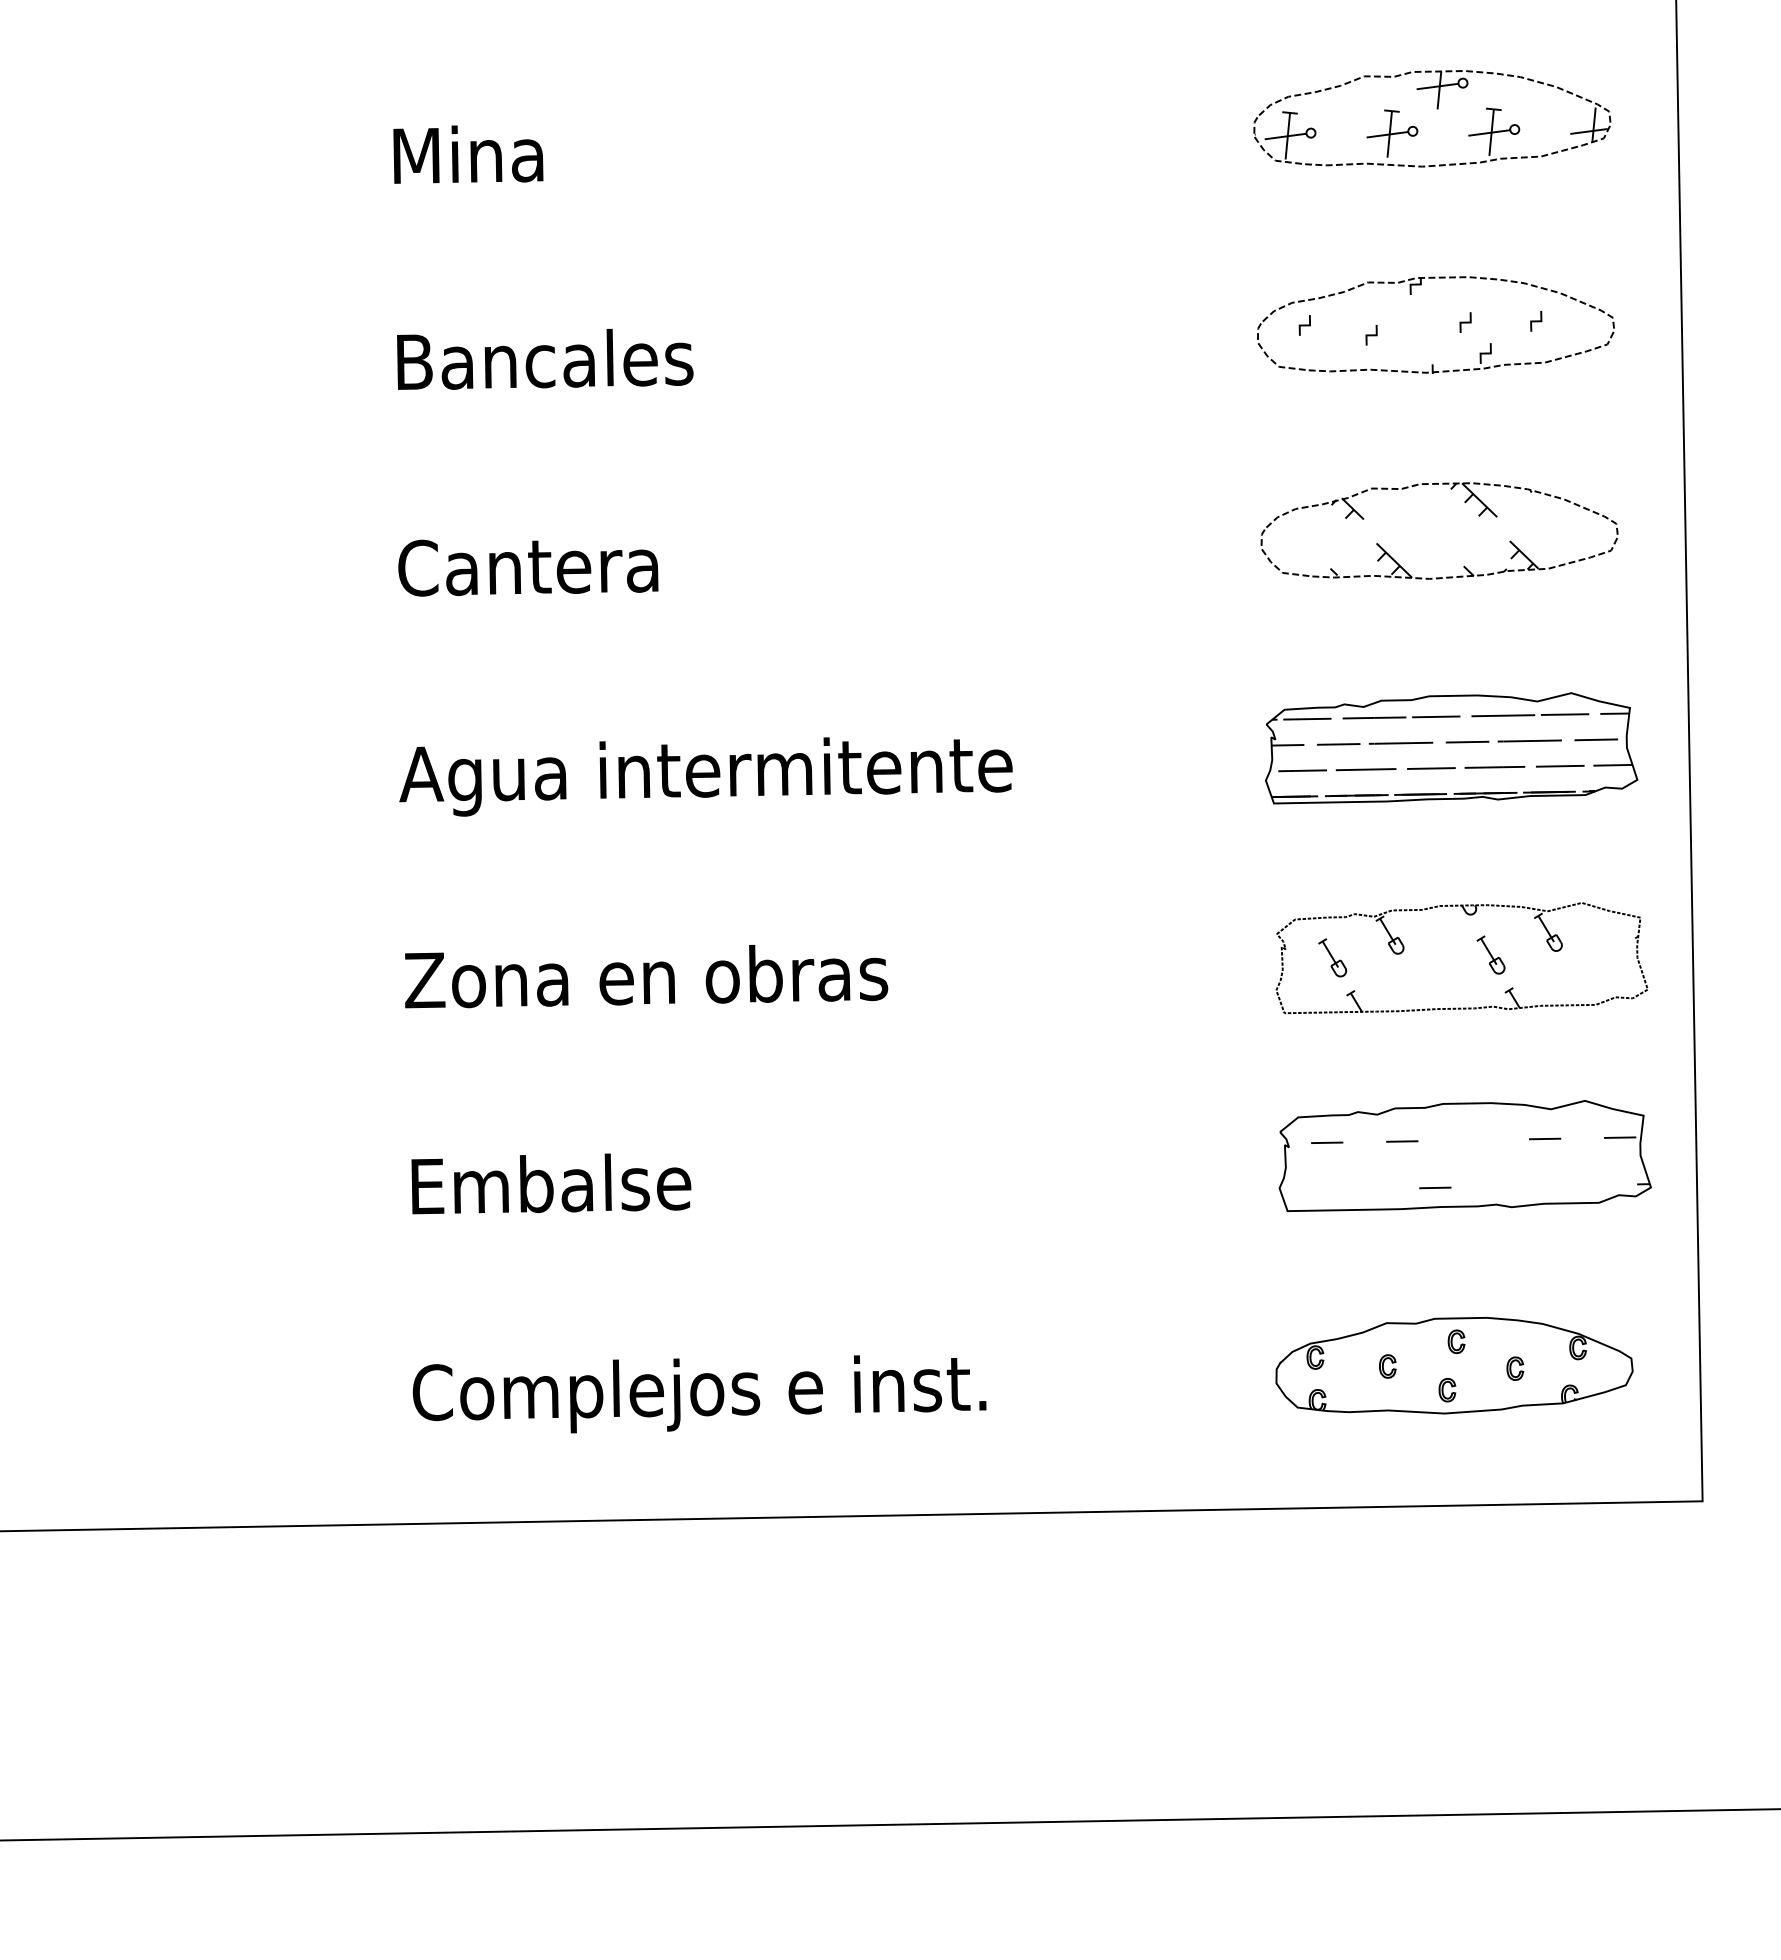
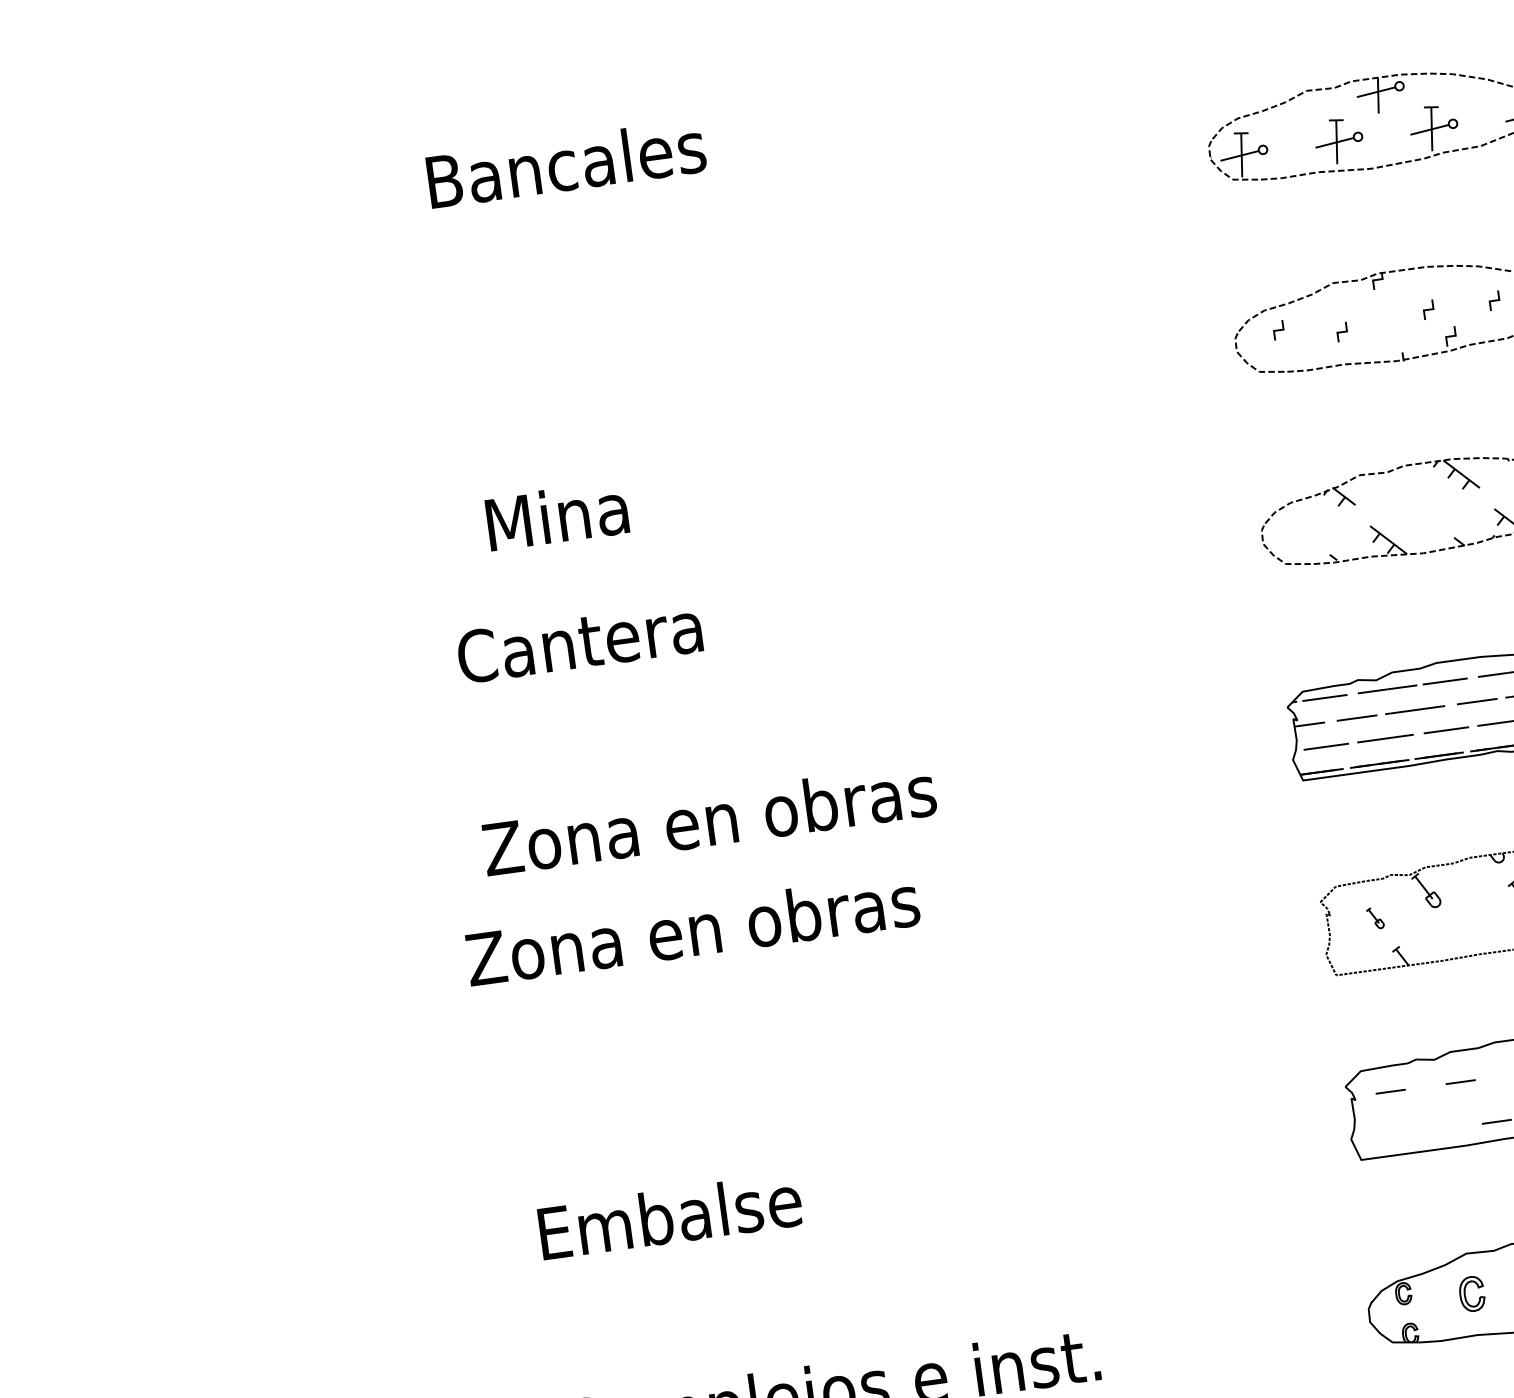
text: (468, 154) -> (557, 515), moved
text: (545, 358) -> (566, 163), moved
text: (705, 776) -> (768, 818), Agua intermitente -> Zona en obras
part: (1332, 957) -> (1375, 917), size x0.6
text: (646, 976) -> (693, 930), moved
part: (1387, 1366) -> (1472, 1294), size x1.6

